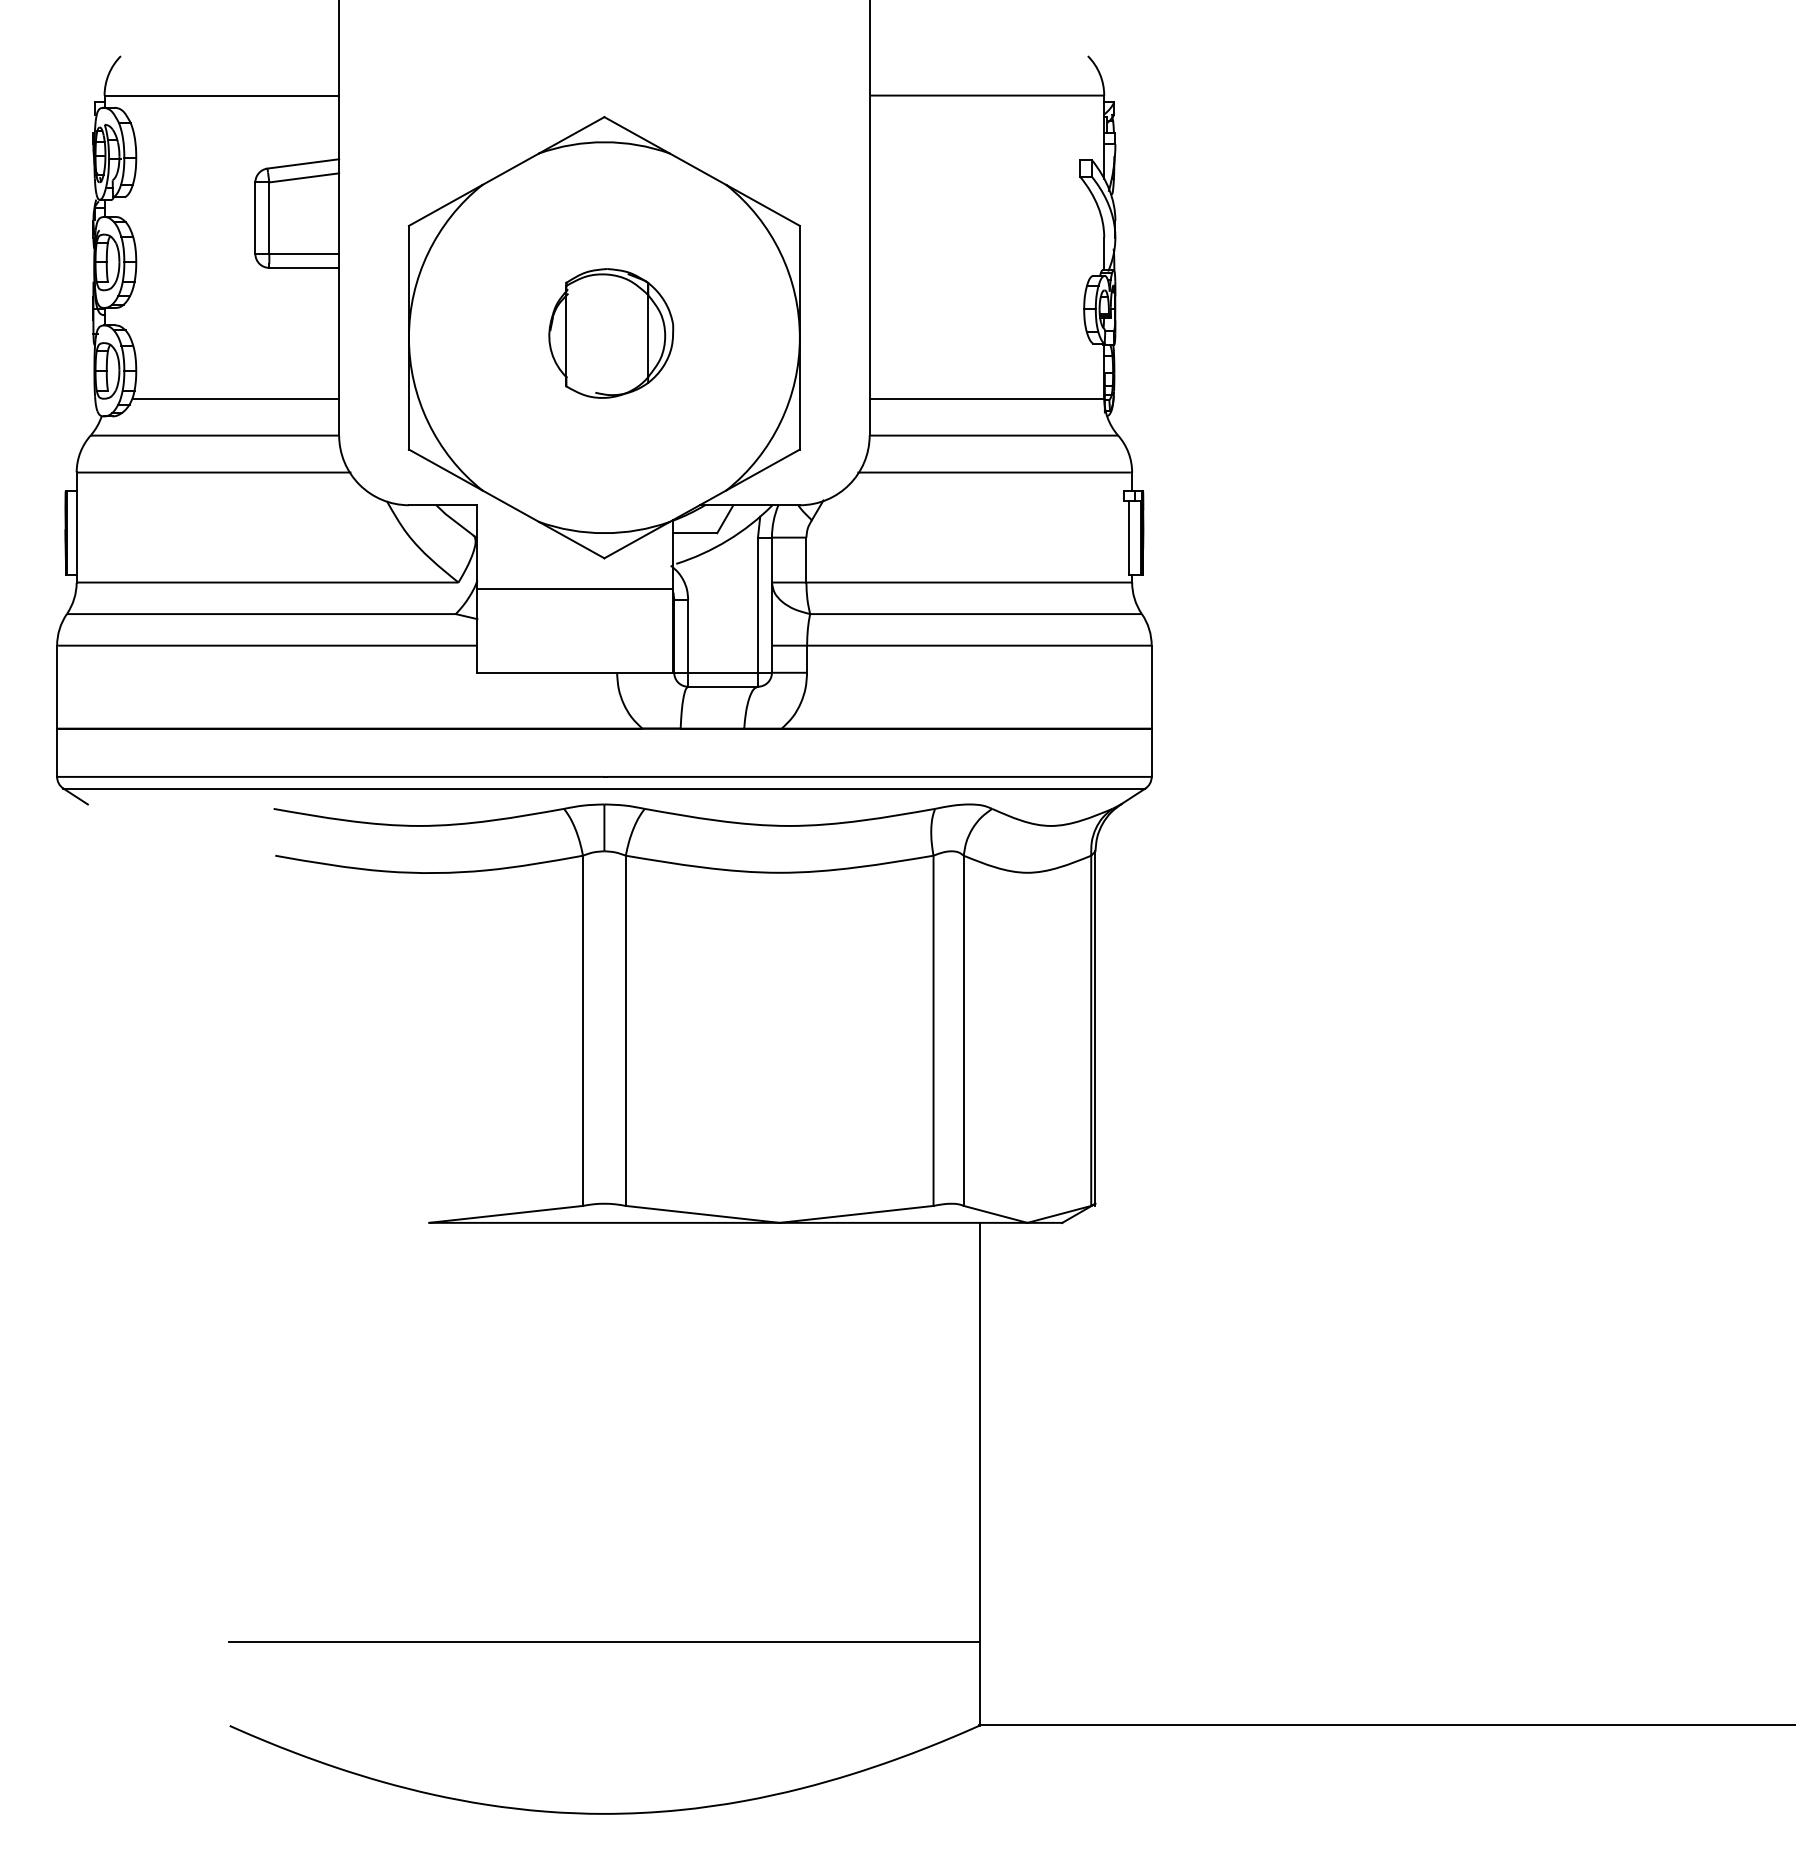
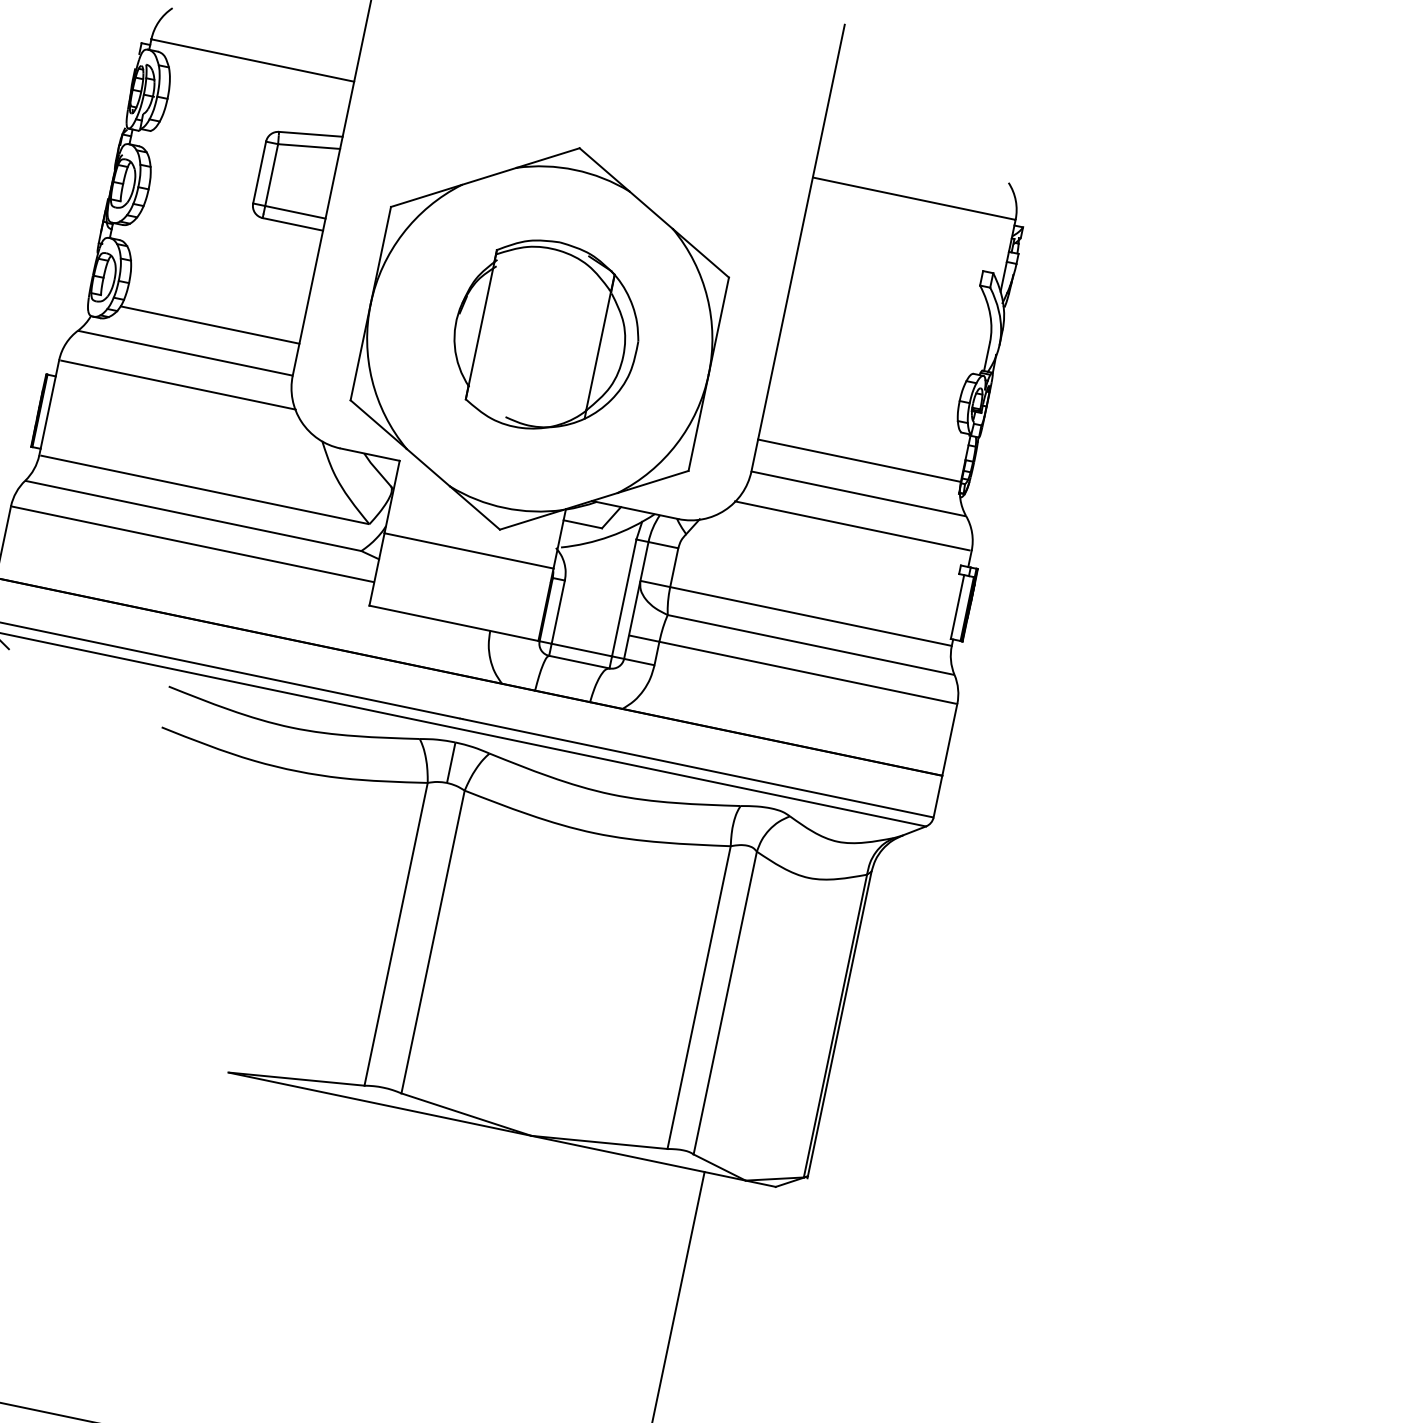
part: (611, 333) -> (546, 336), size x1.67

